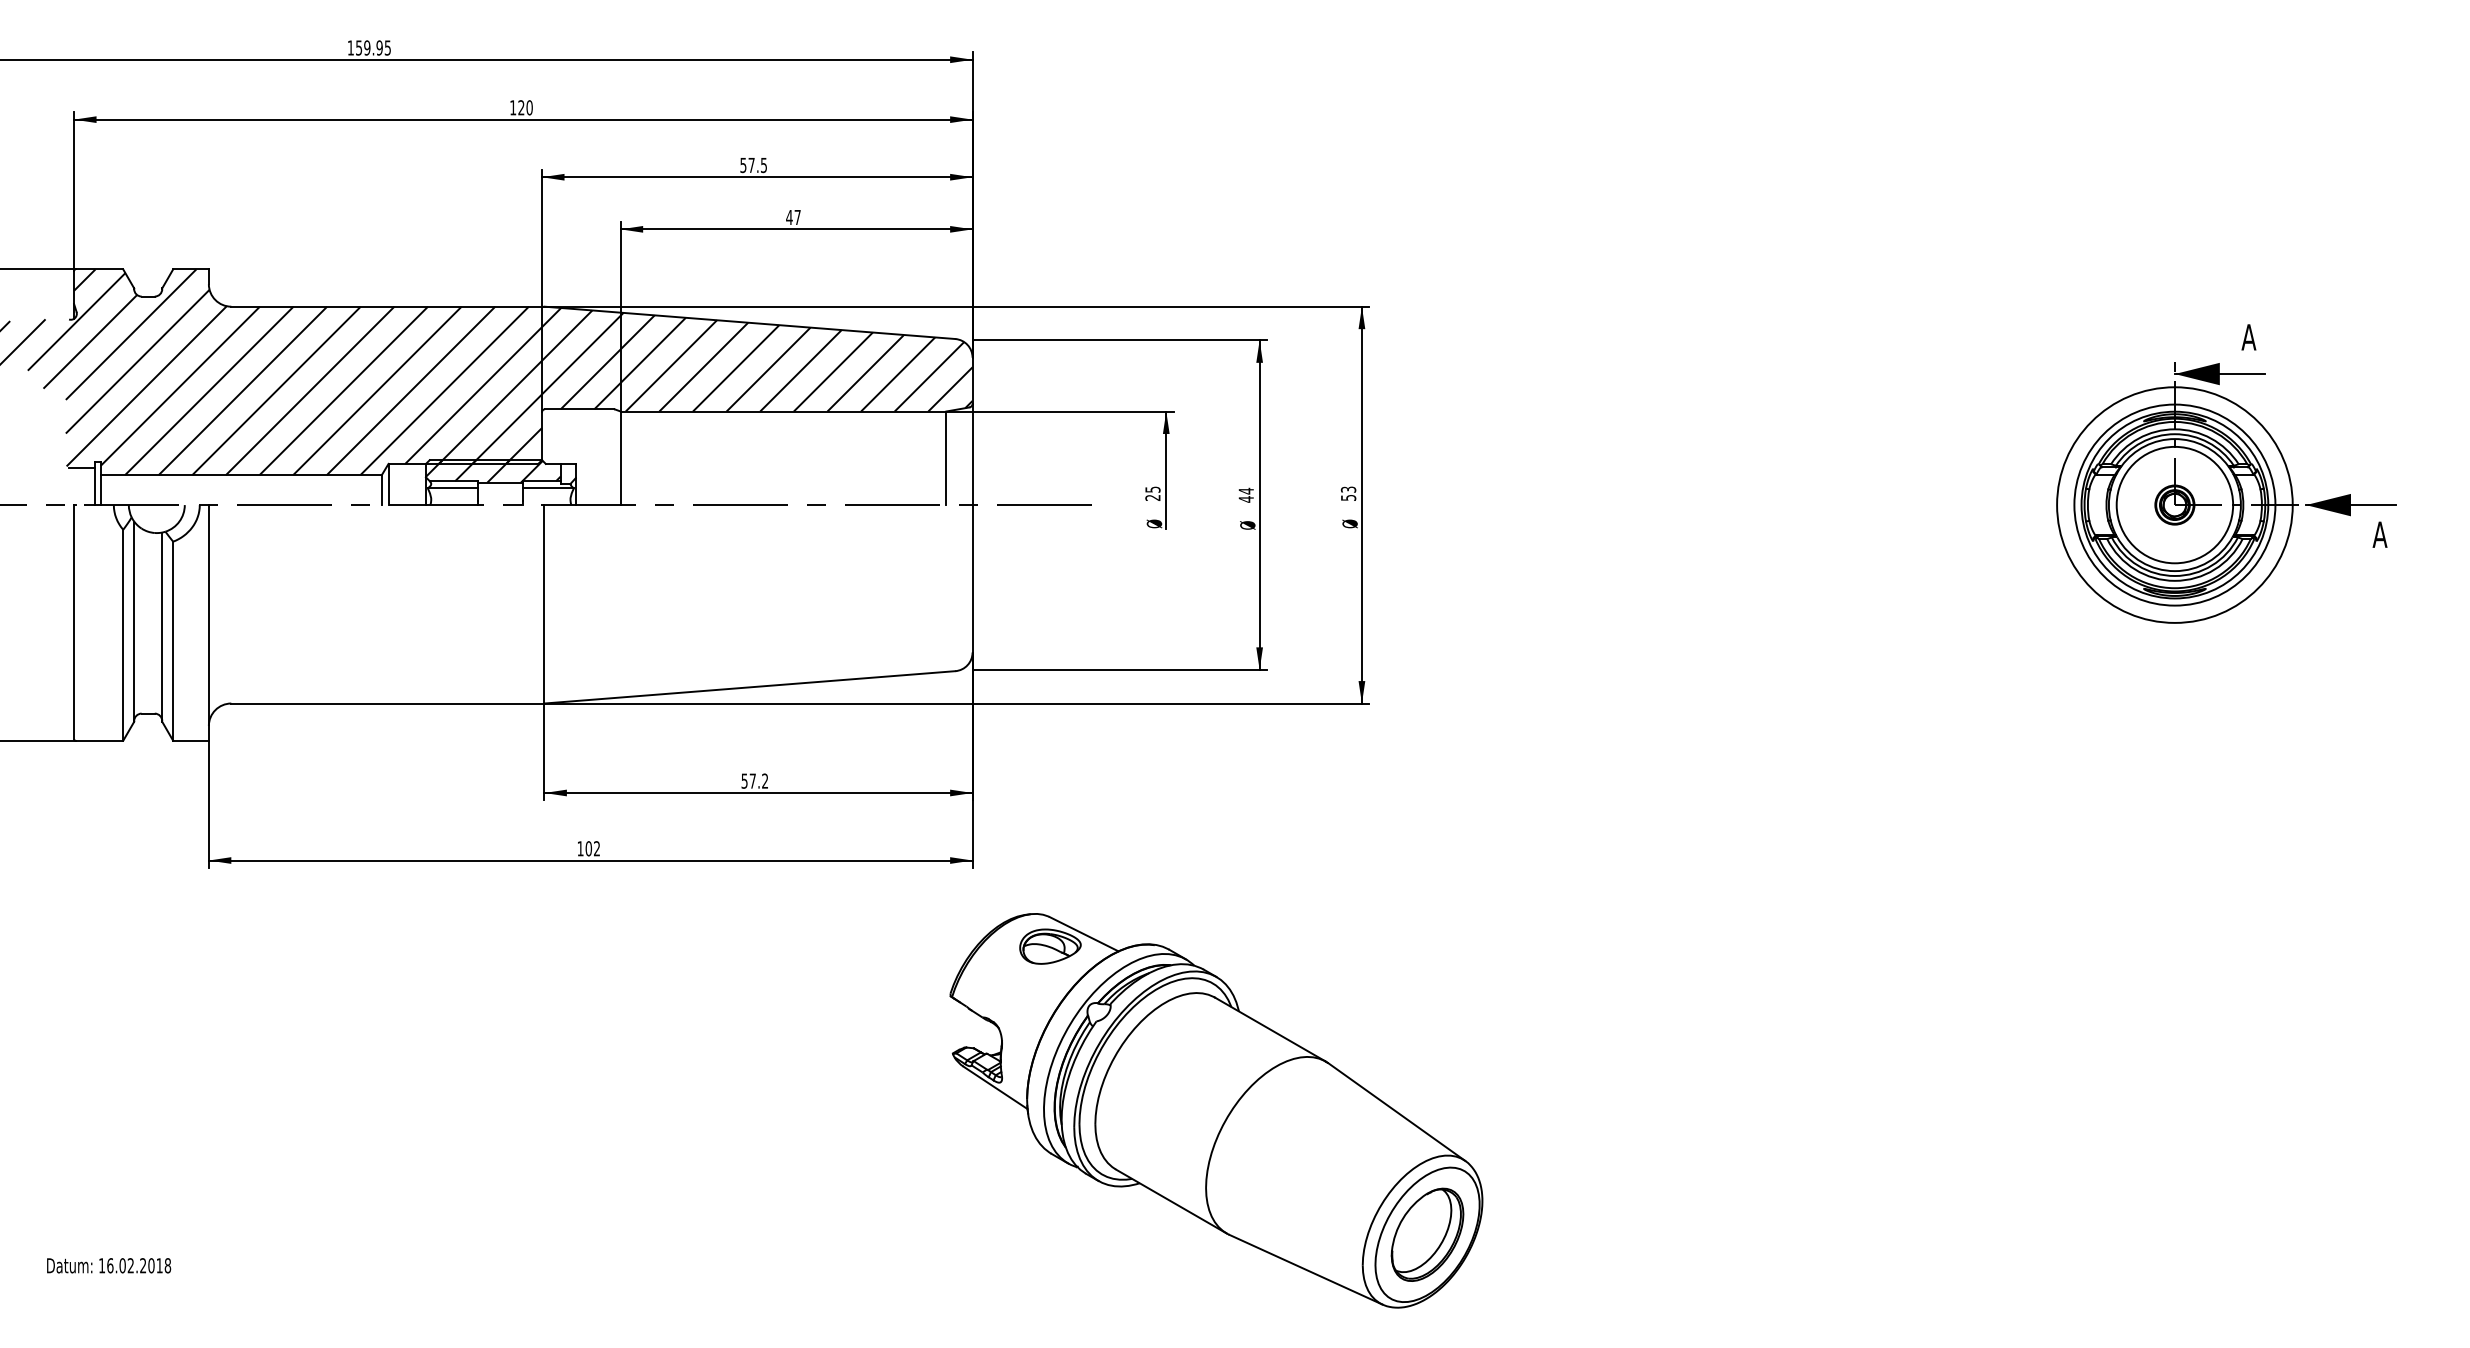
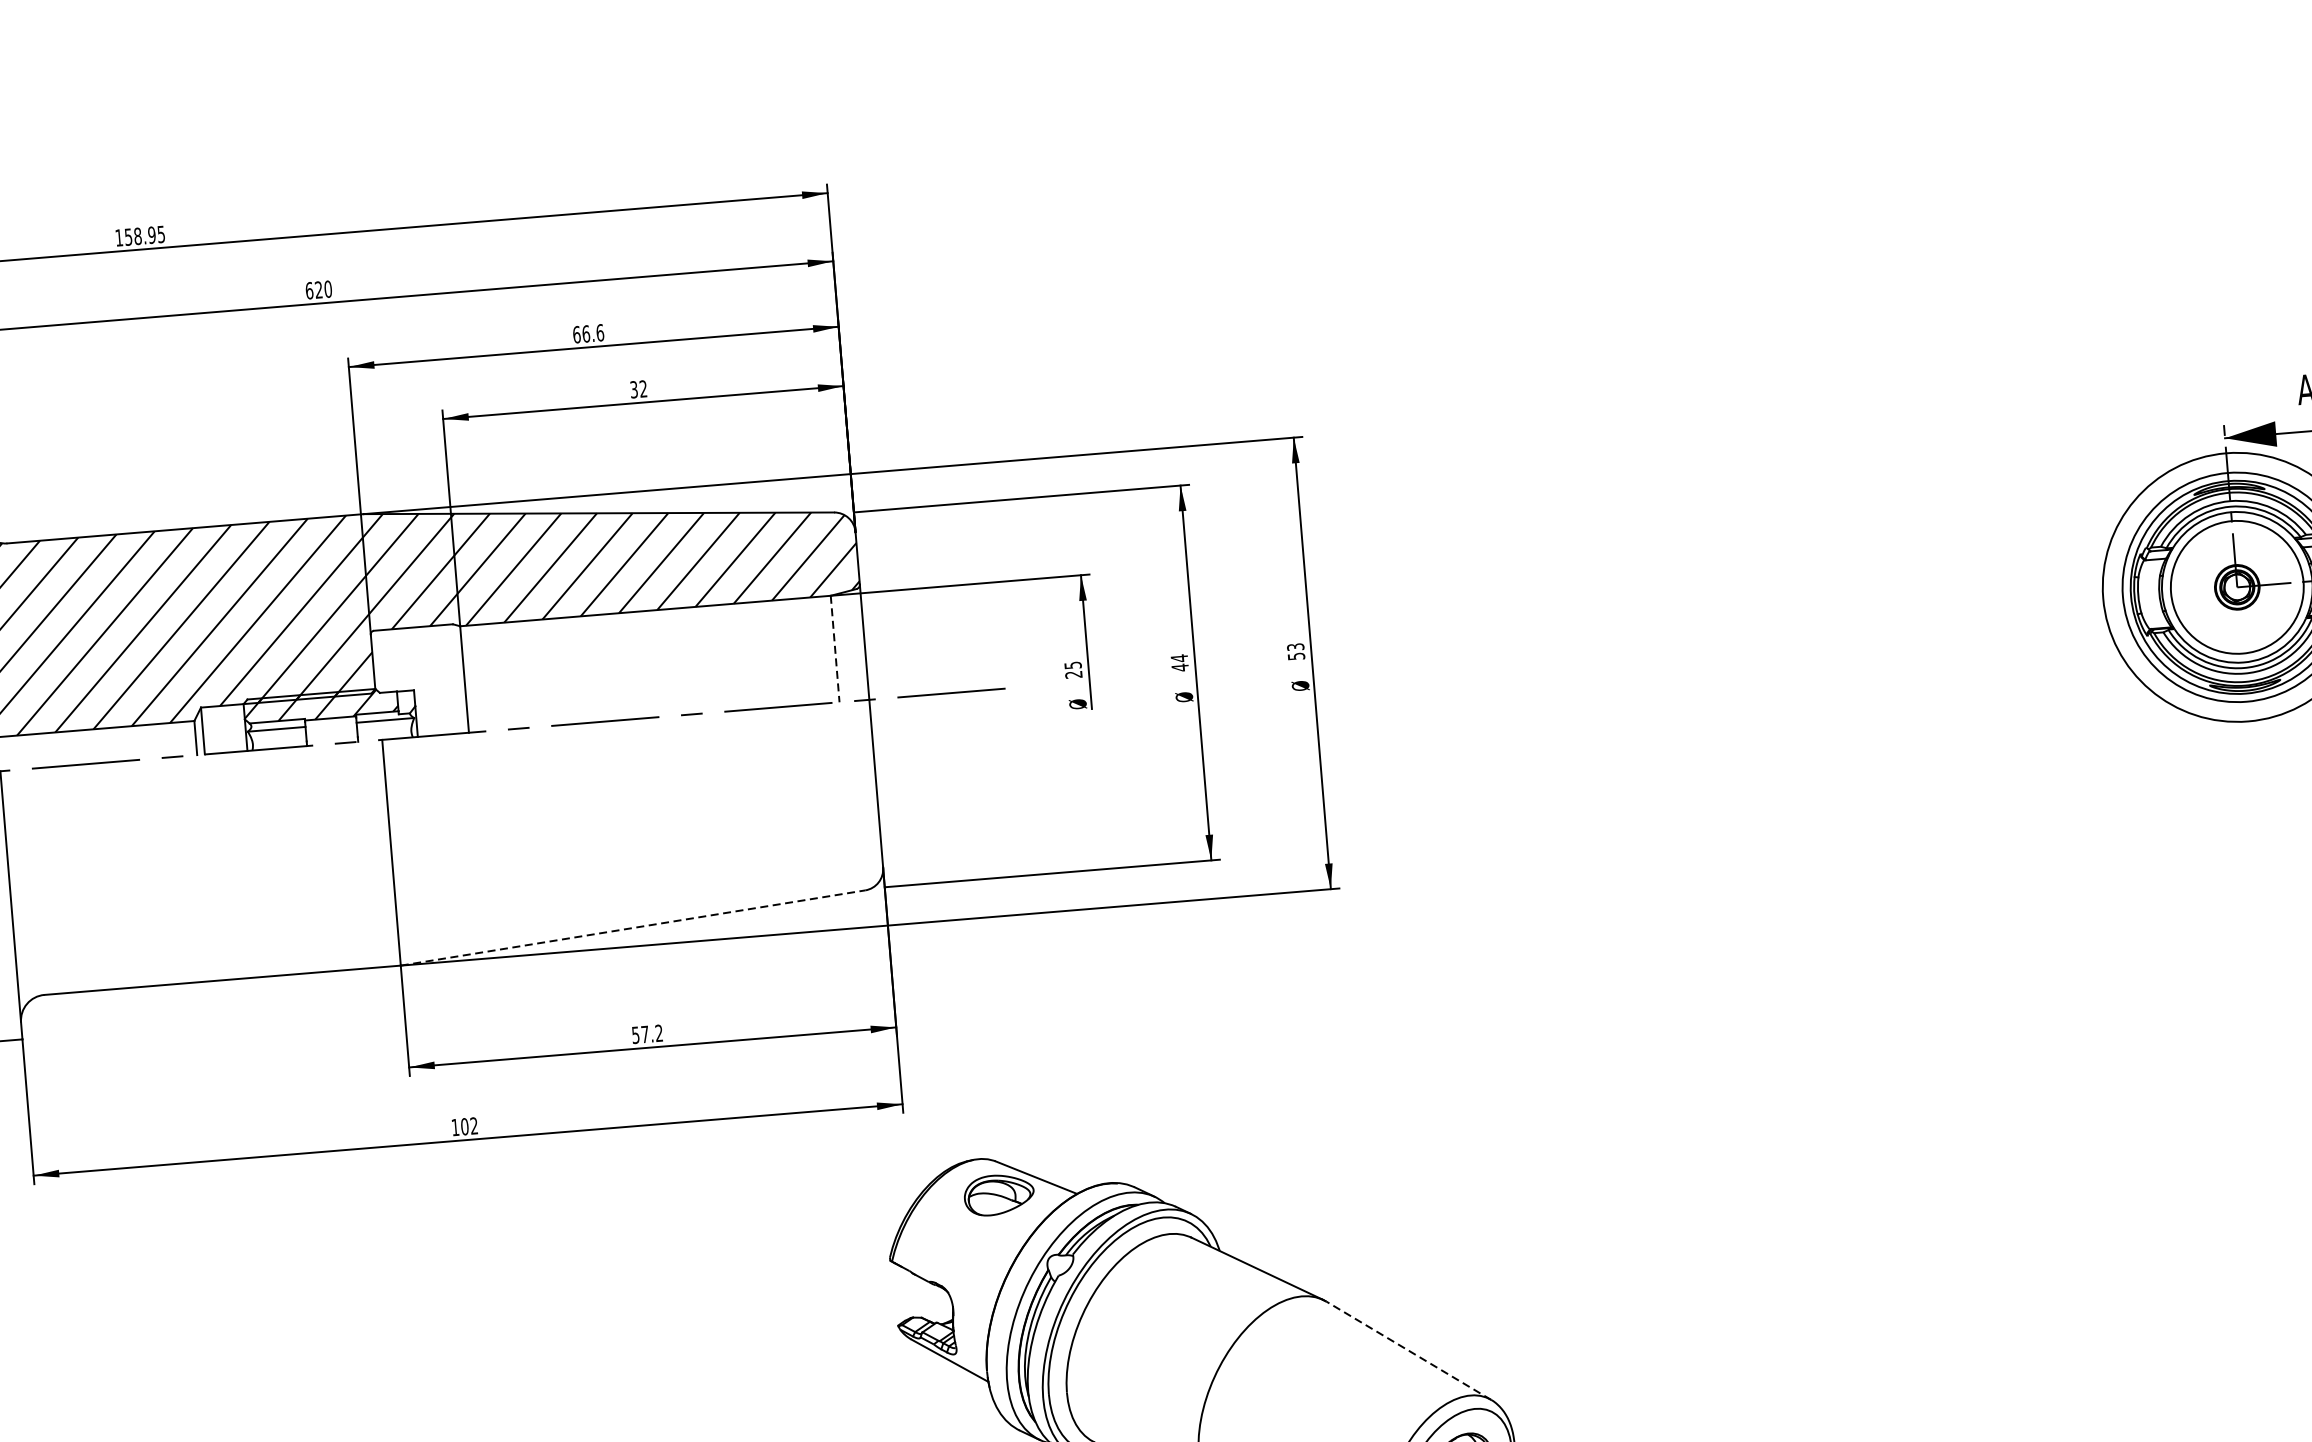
text: (367, 47) -> (138, 235), 159.95 -> 158.95
text: (513, 107) -> (309, 290), 120 -> 620
text: (753, 165) -> (588, 333), 57.5 -> 66.6
text: (793, 217) -> (638, 389), 47 -> 32
line: (946, 458) -> (835, 649), solid -> dashed
line: (750, 687) -> (633, 928), solid -> dashed
line: (1396, 1112) -> (1408, 1351), solid -> dashed

